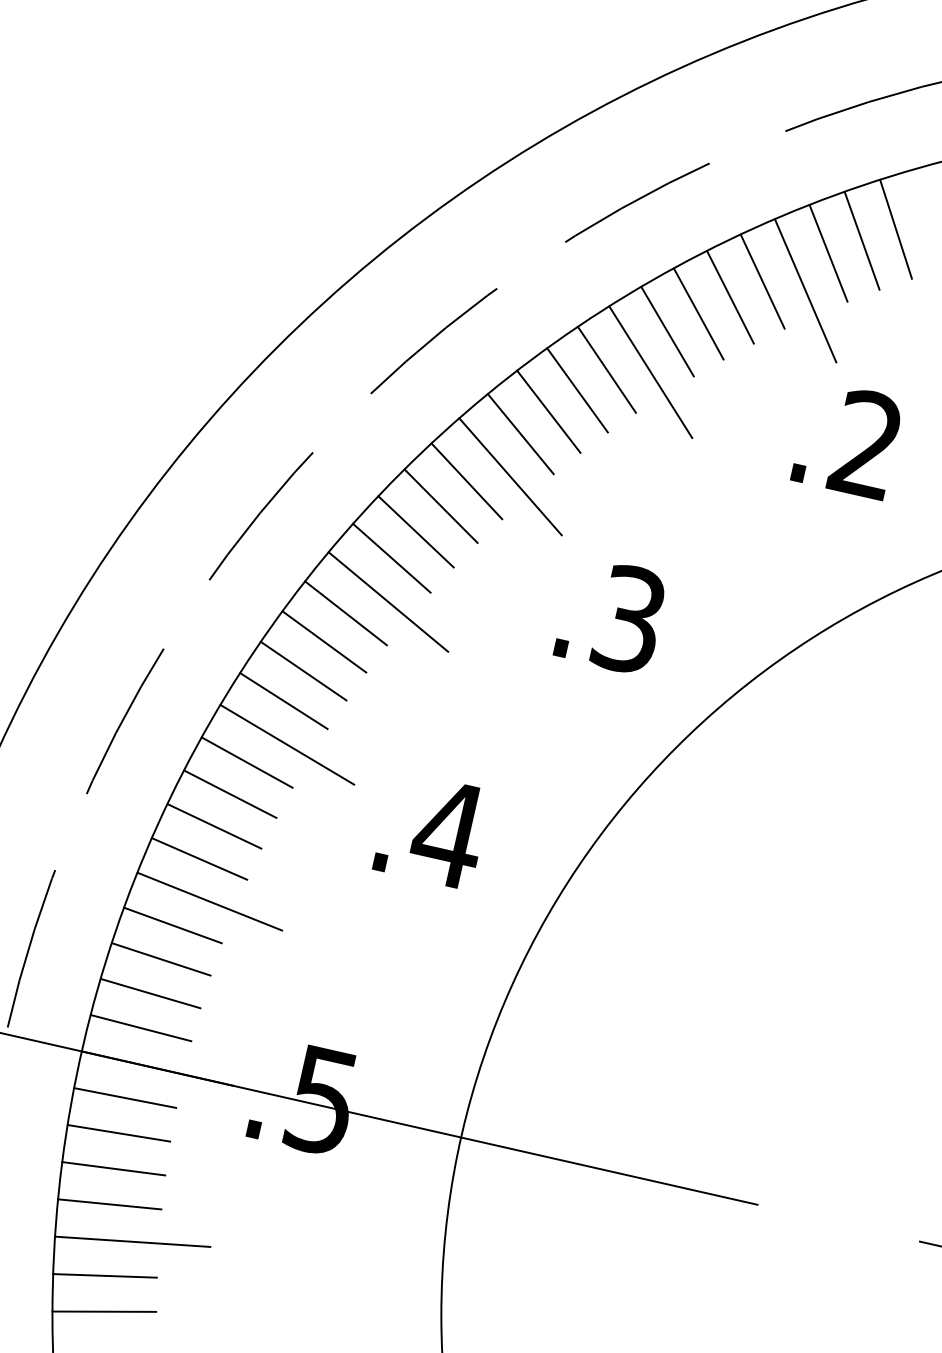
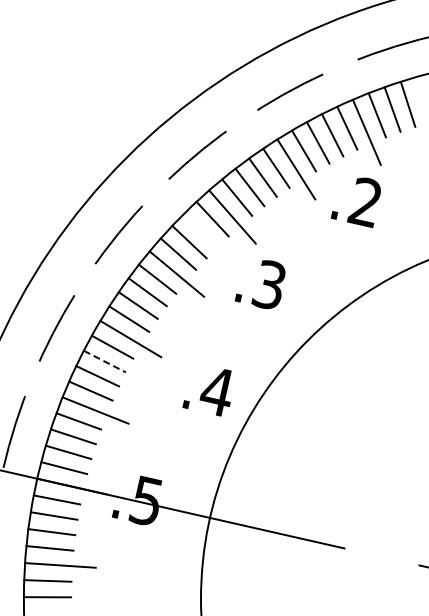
text: (844, 444) -> (355, 202), moved
line: (440, 506) -> (200, 230), removed
text: (607, 618) -> (259, 284), moved
line: (229, 793) -> (104, 361), solid -> dashed
text: (424, 835) -> (206, 392), moved

